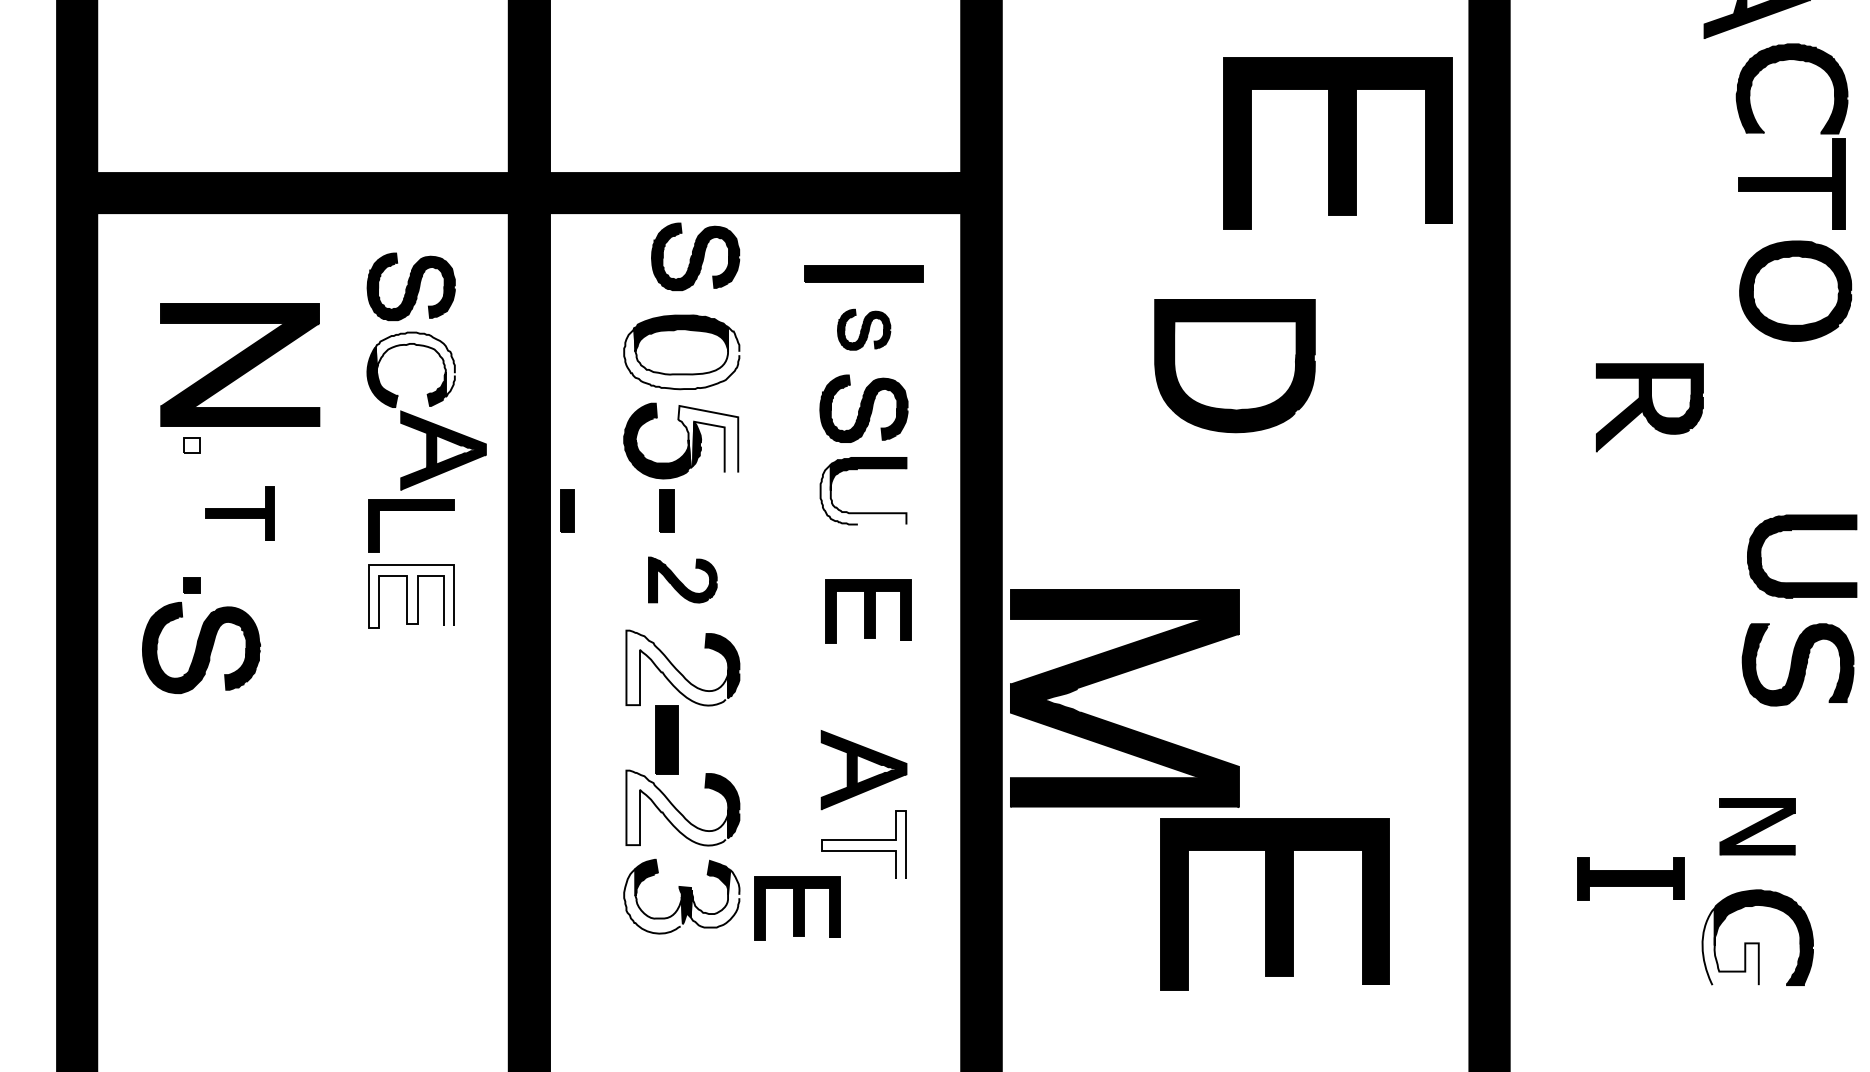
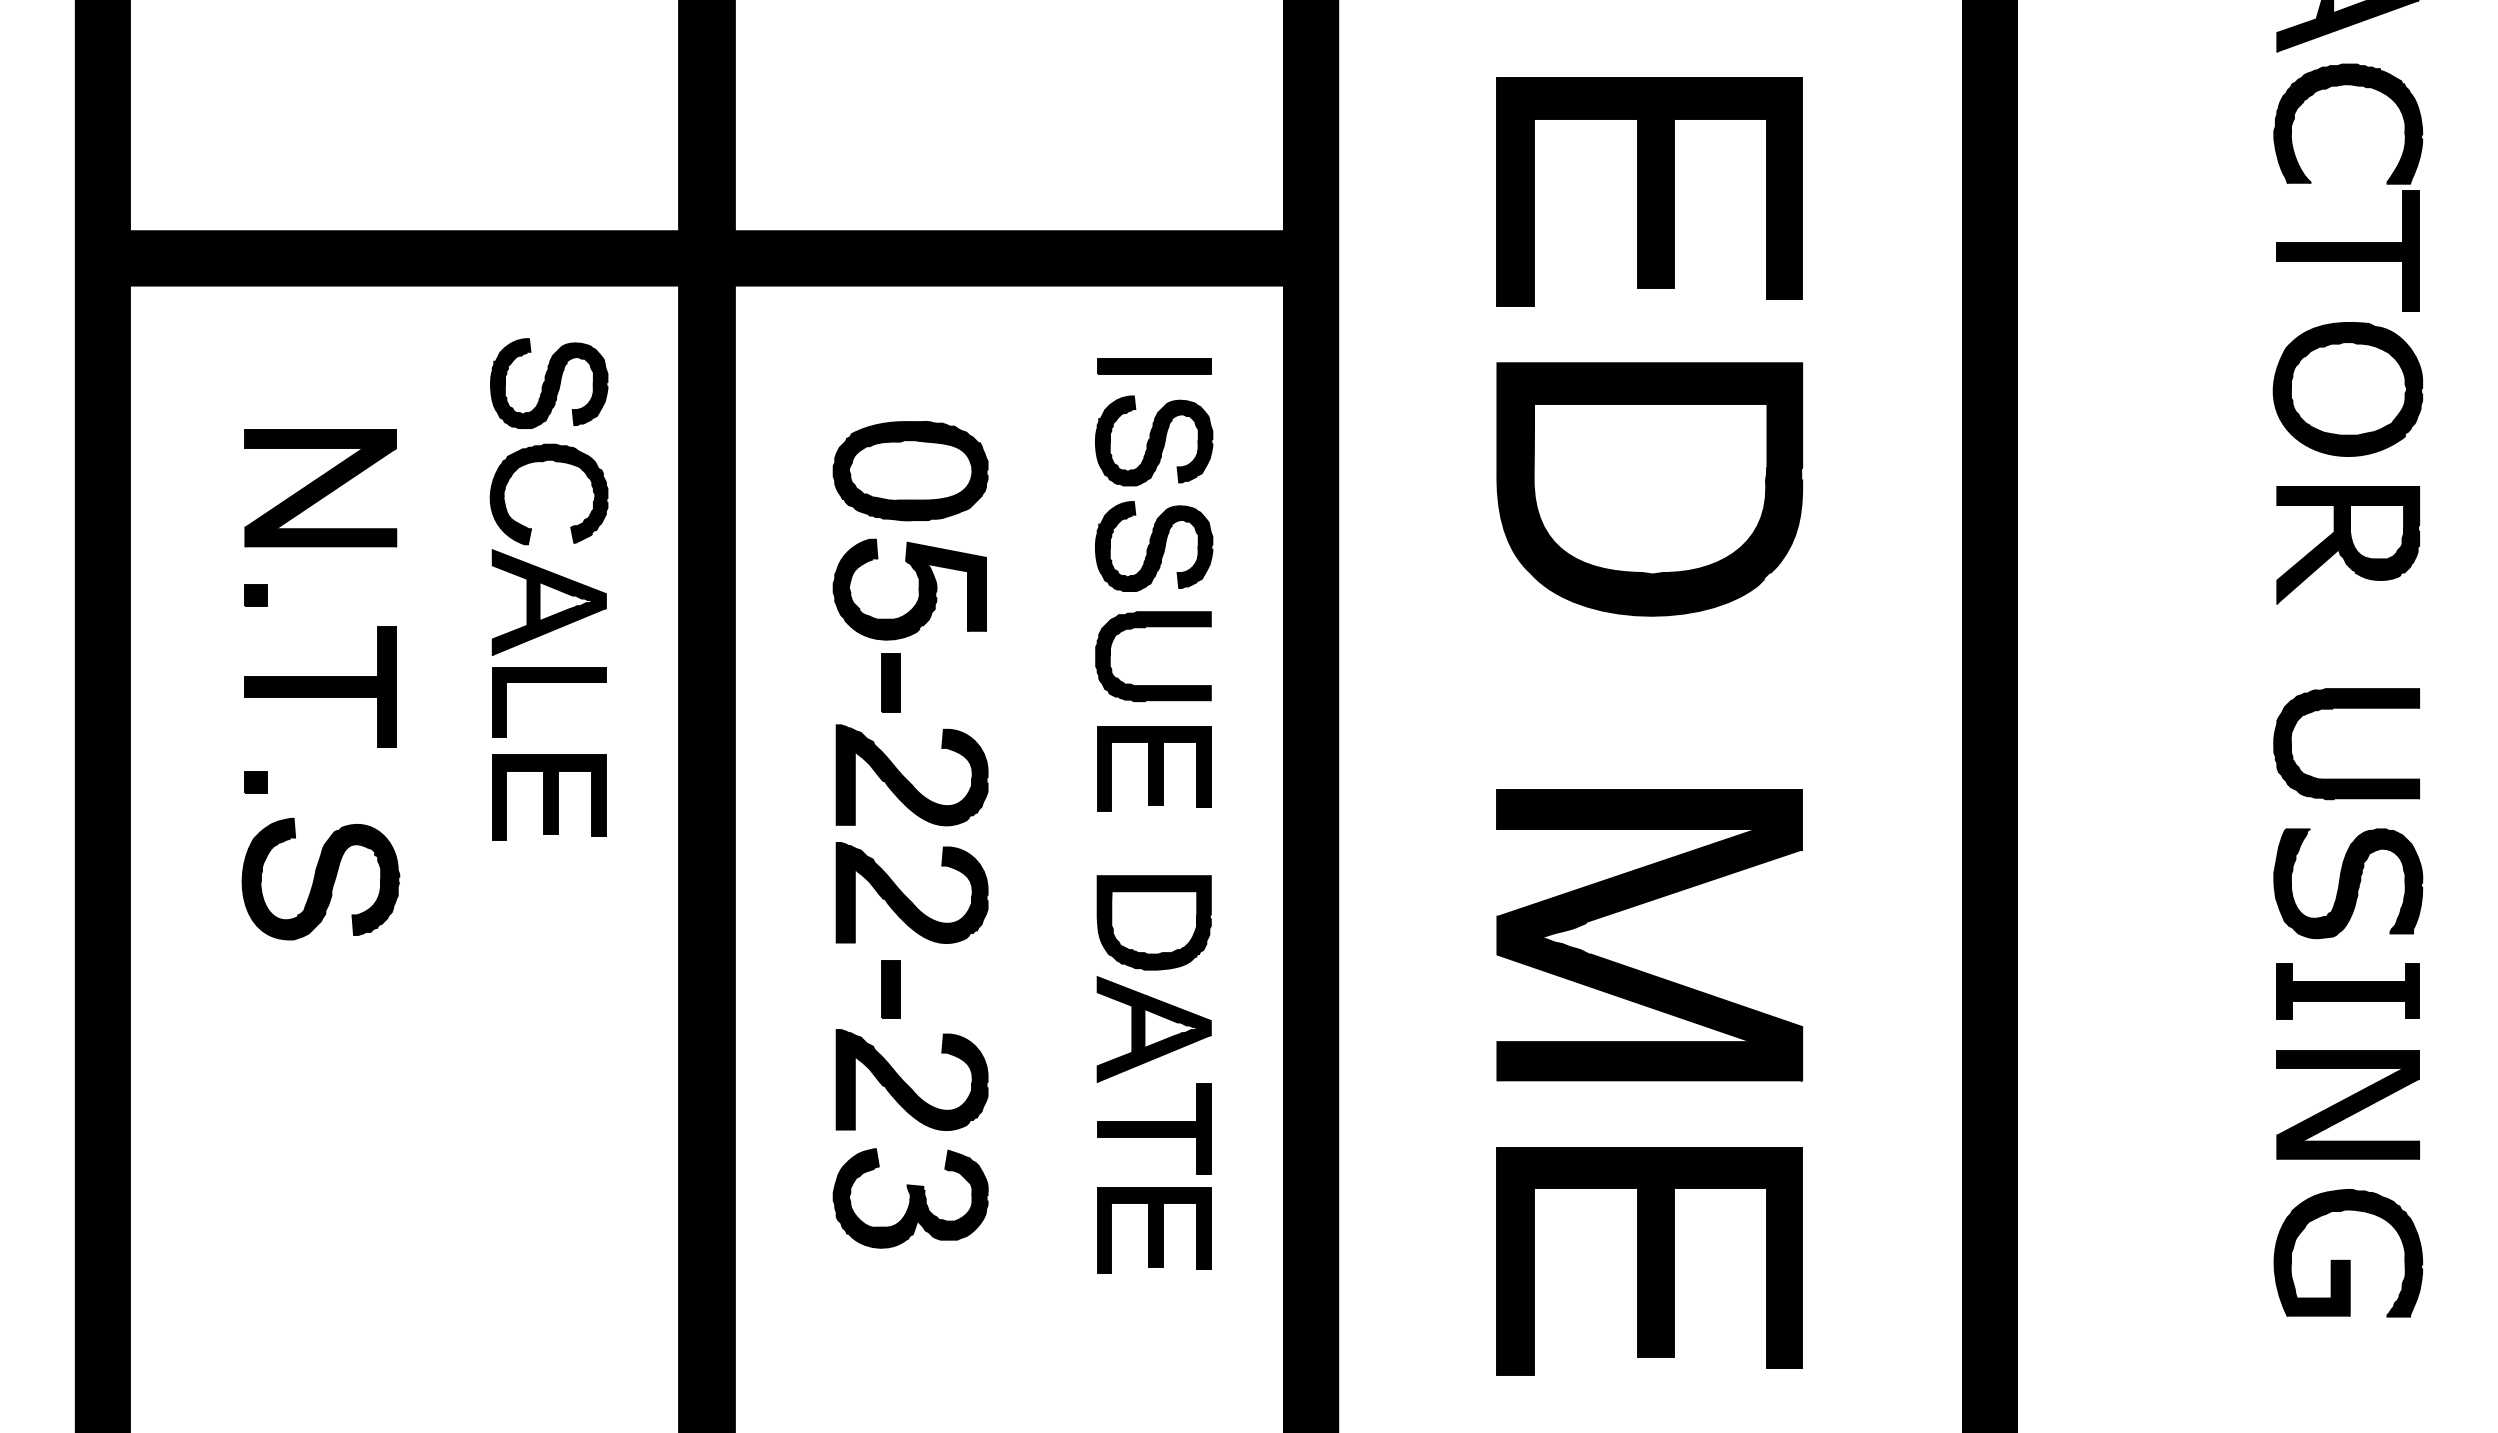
part: (1764, 133) -> (2311, 183), moved
part: (1338, 143) -> (1649, 191), moved
part: (695, 256) -> (929, 343), removed
part: (864, 274) -> (1154, 366), size x0.71
part: (1795, 291) -> (2347, 389), moved
part: (864, 329) -> (1154, 440), size x1.67
fill: (681, 357) -> (910, 478), added
fill: (415, 364) -> (554, 487), added
part: (240, 365) -> (320, 488), size x0.71
part: (1234, 366) -> (1649, 489), size x1.43
part: (1649, 408) -> (2347, 545), moved
fill: (708, 438) -> (946, 586), added
fill: (191, 445) -> (255, 595), added
part: (442, 450) -> (548, 602), moved
fill: (863, 494) -> (1153, 661), added
part: (567, 510) -> (757, 682), removed
part: (240, 513) -> (320, 686), size x1.67
part: (682, 580) -> (911, 775), size x1.67
part: (1802, 582) -> (2346, 778), moved
fill: (410, 596) -> (548, 797), added
part: (868, 610) -> (1154, 768), moved
part: (201, 647) -> (320, 878), moved
part: (1798, 664) -> (2348, 883), moved
fill: (677, 667) -> (904, 892), added
part: (1116, 675) -> (1638, 905), moved
part: (863, 690) -> (1153, 922), added
part: (666, 740) -> (890, 989), size x0.62
fill: (677, 808) -> (904, 1080), added
part: (1757, 826) -> (2347, 1104), size x1.43
fill: (863, 845) -> (1153, 1129), added
part: (1630, 878) -> (2347, 991), moved
fill: (714, 898) -> (954, 1200), added
fill: (653, 901) -> (872, 1204), added
part: (1275, 904) -> (1649, 1261), moved
part: (797, 908) -> (1154, 1230), moved
fill: (1730, 946) -> (2311, 1265), added

